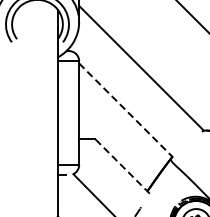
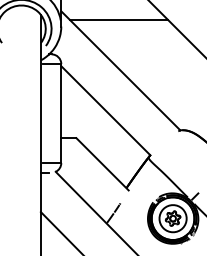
line: (140, 15) -> (119, 20), added
line: (125, 109) -> (105, 110), dashed -> solid
line: (122, 166) -> (102, 164), dashed -> solid

